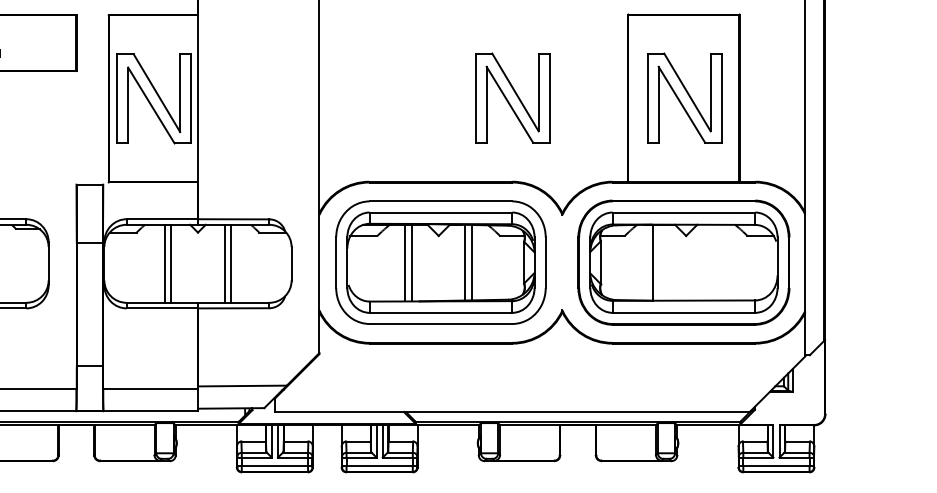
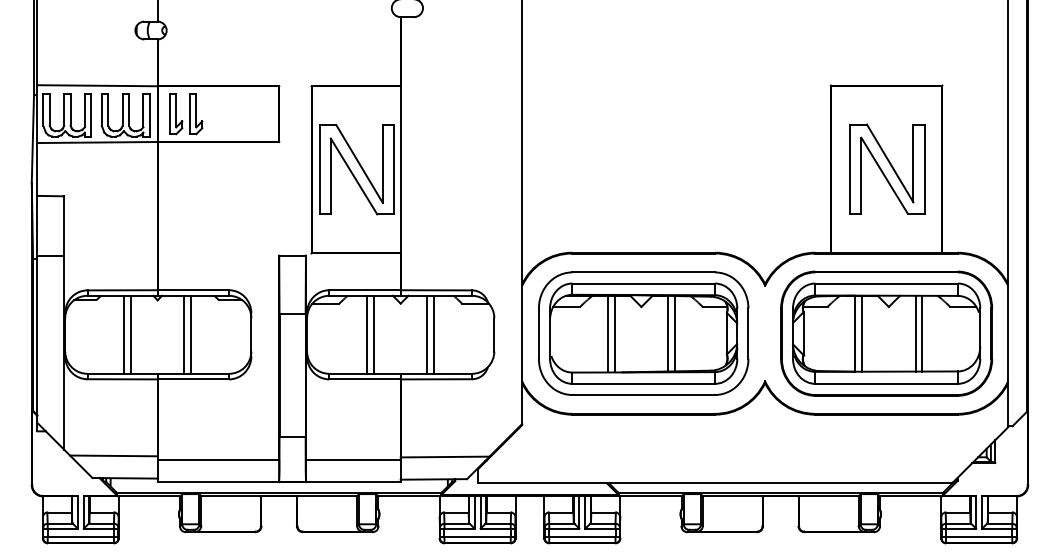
part: (512, 97) -> (715, 168), removed
line: (659, 262) -> (862, 333), added
line: (712, 262) -> (915, 333), added
line: (719, 262) -> (922, 333), added

